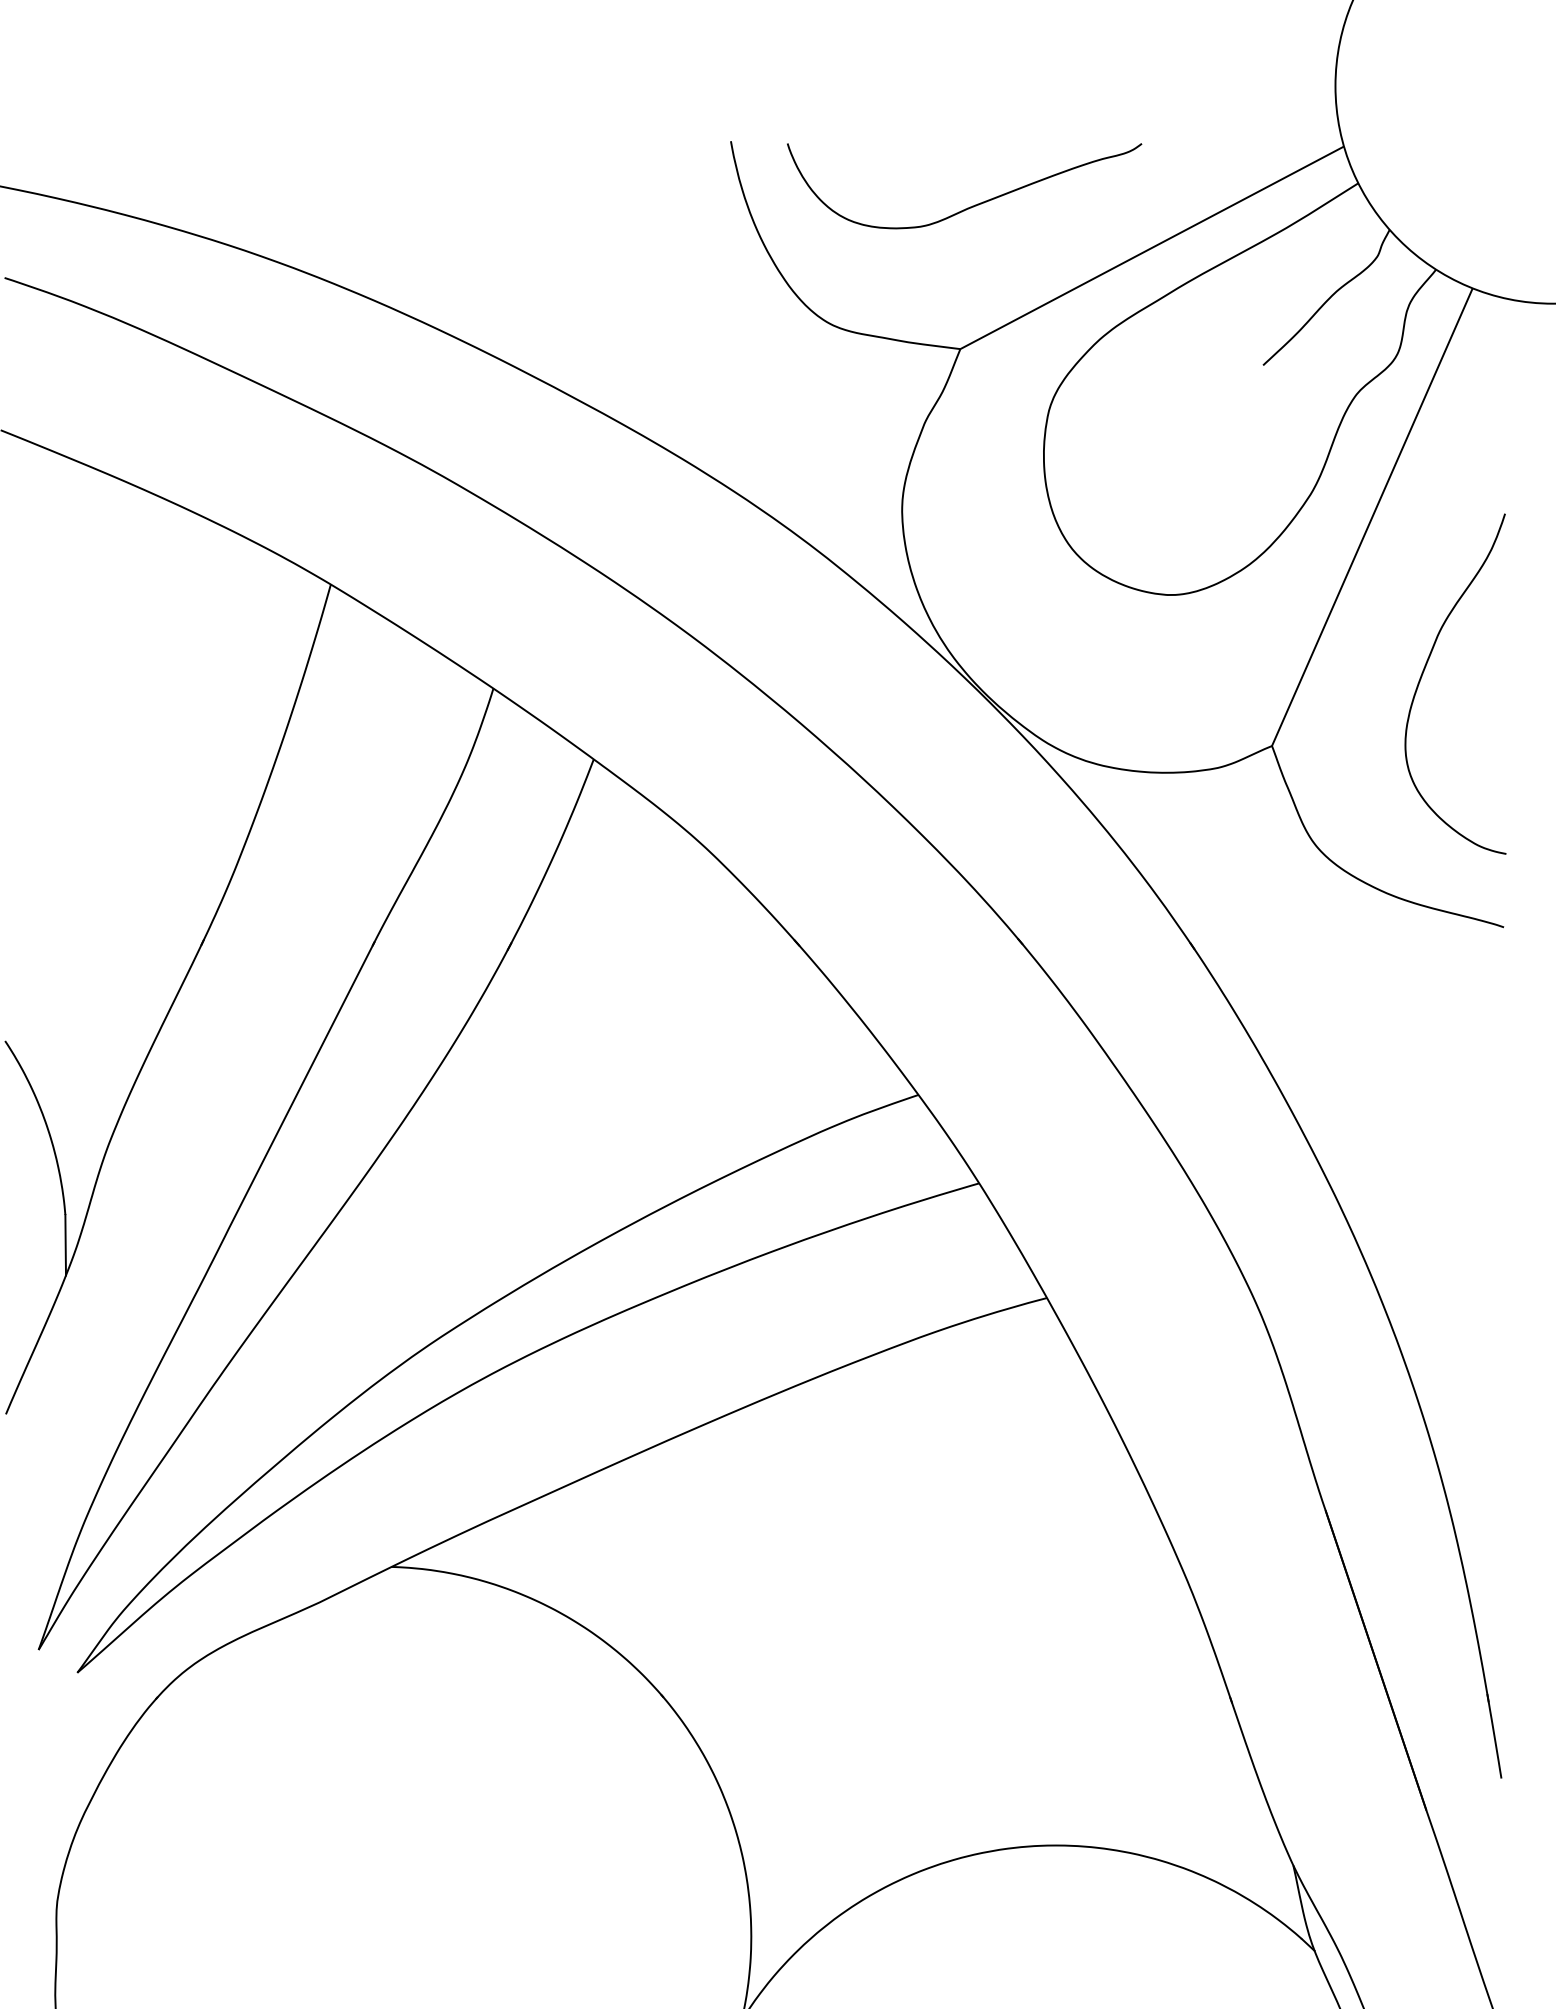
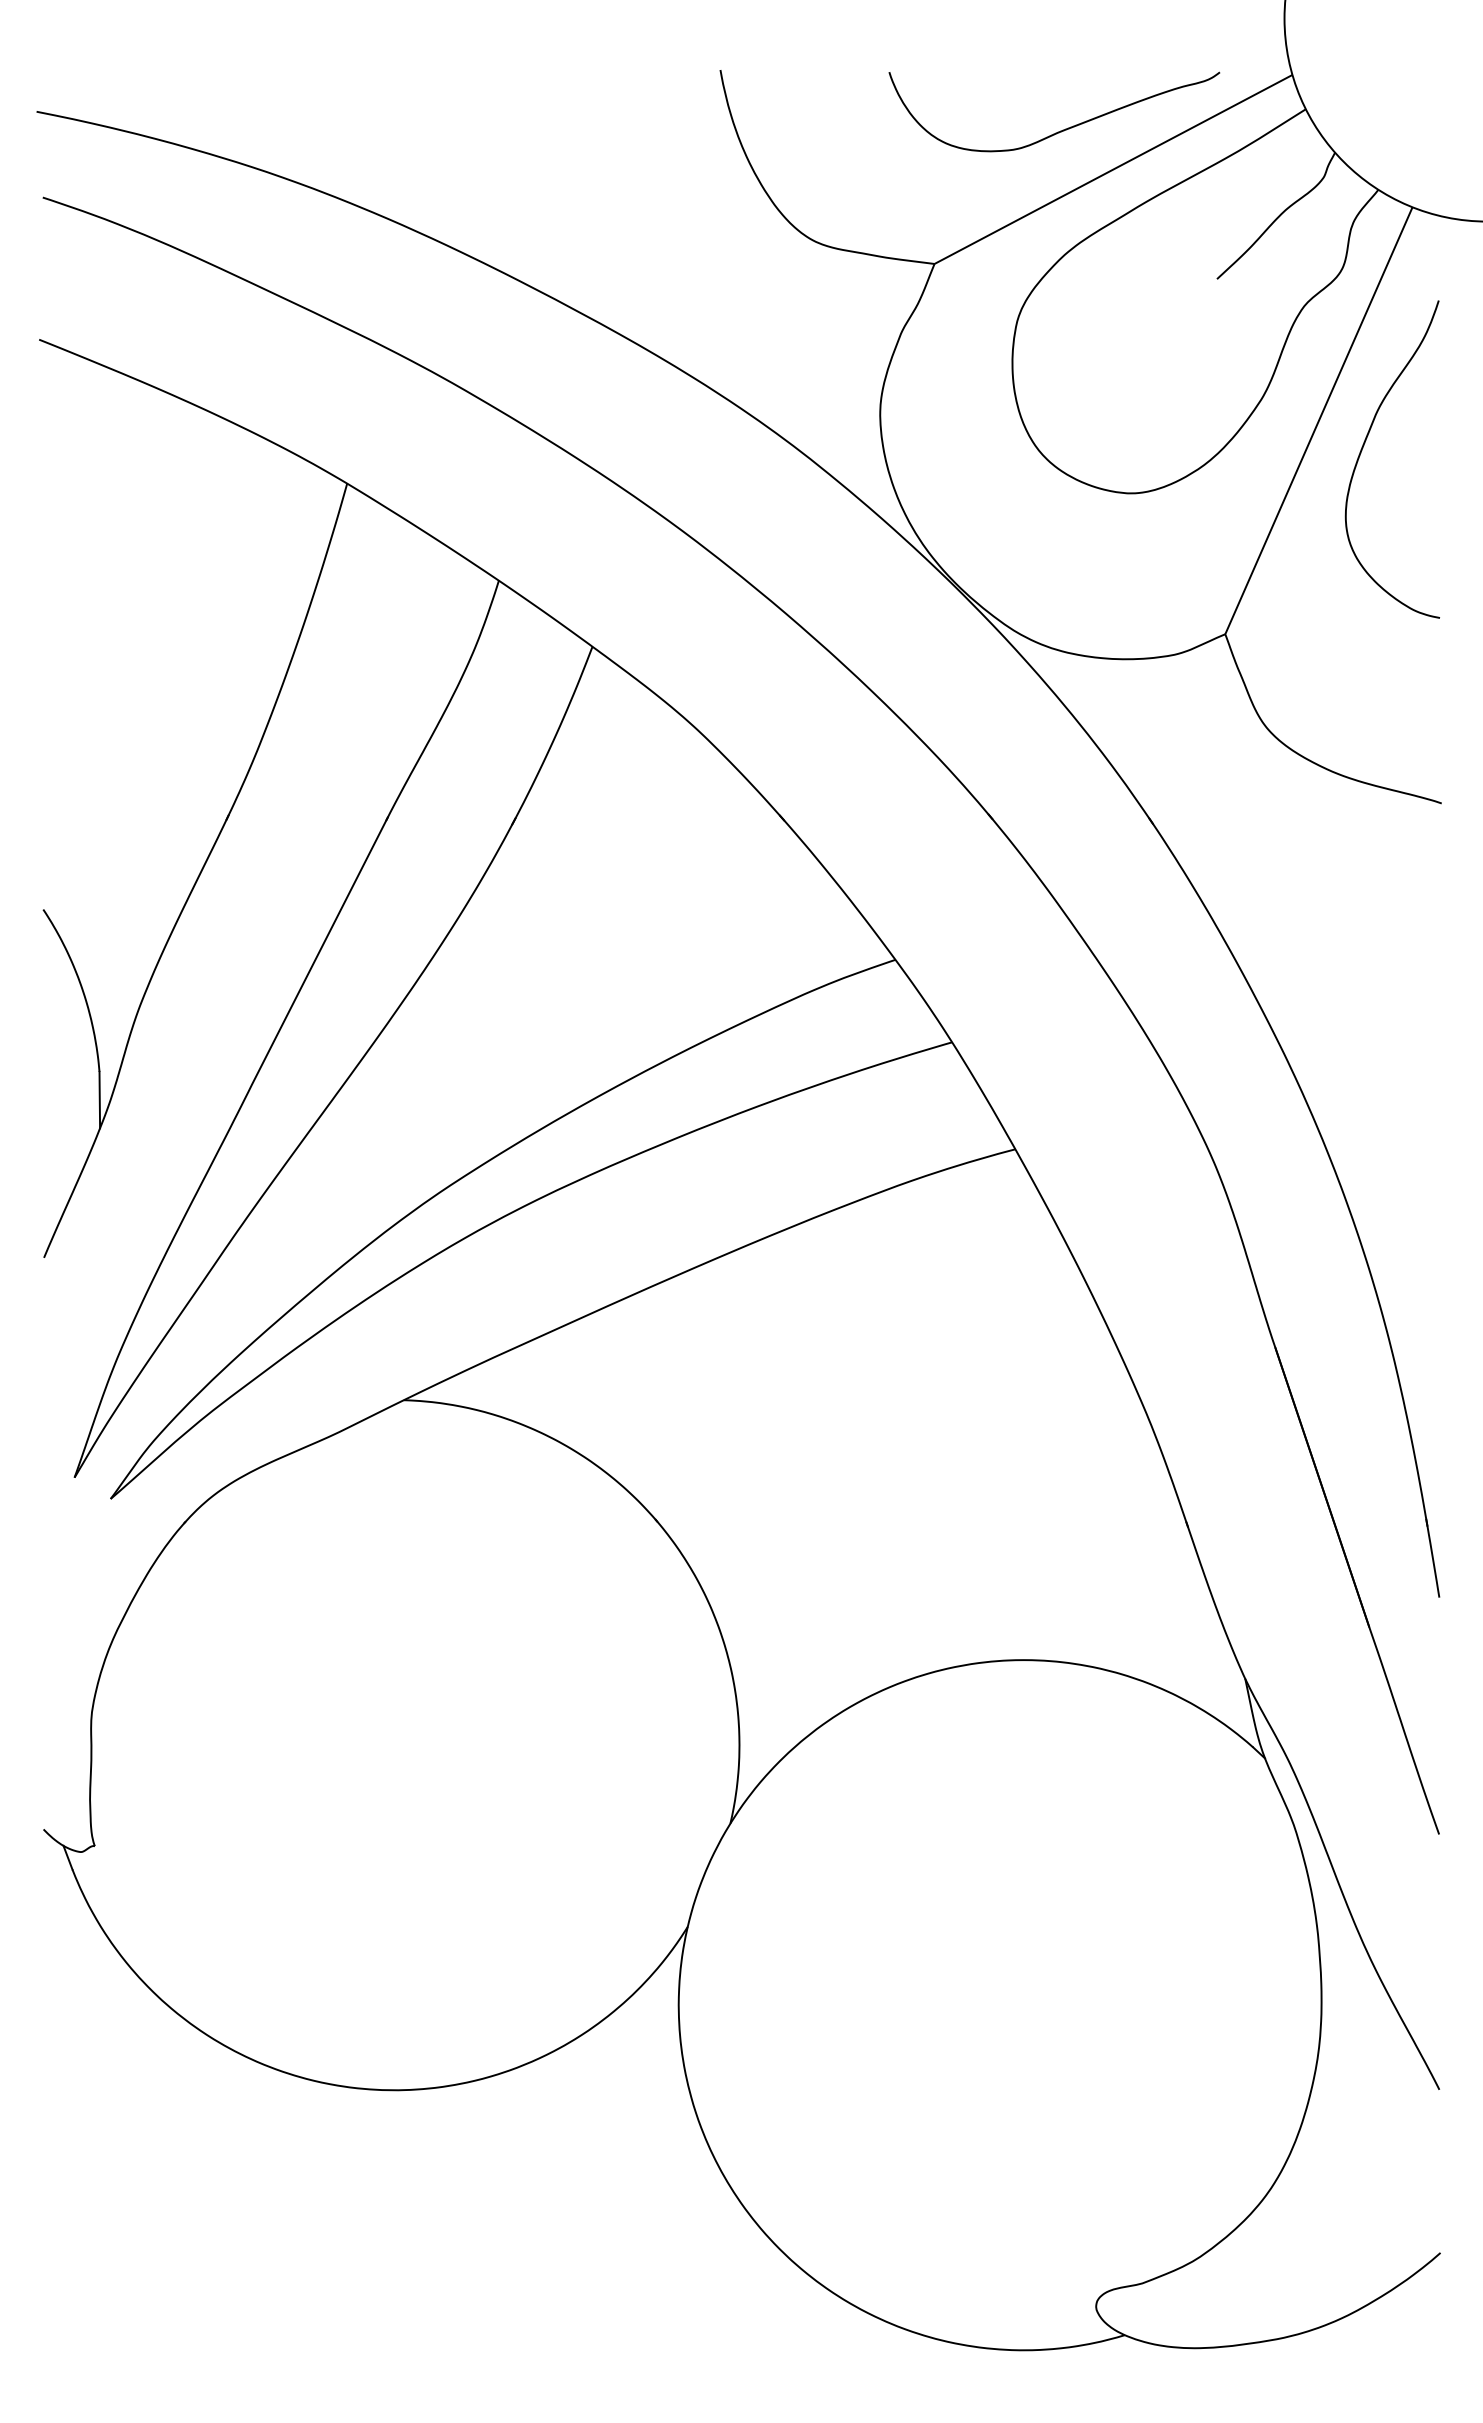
curve: (971, 206) -> (1060, 130), moved
curve: (1424, 672) -> (1363, 448), moved

